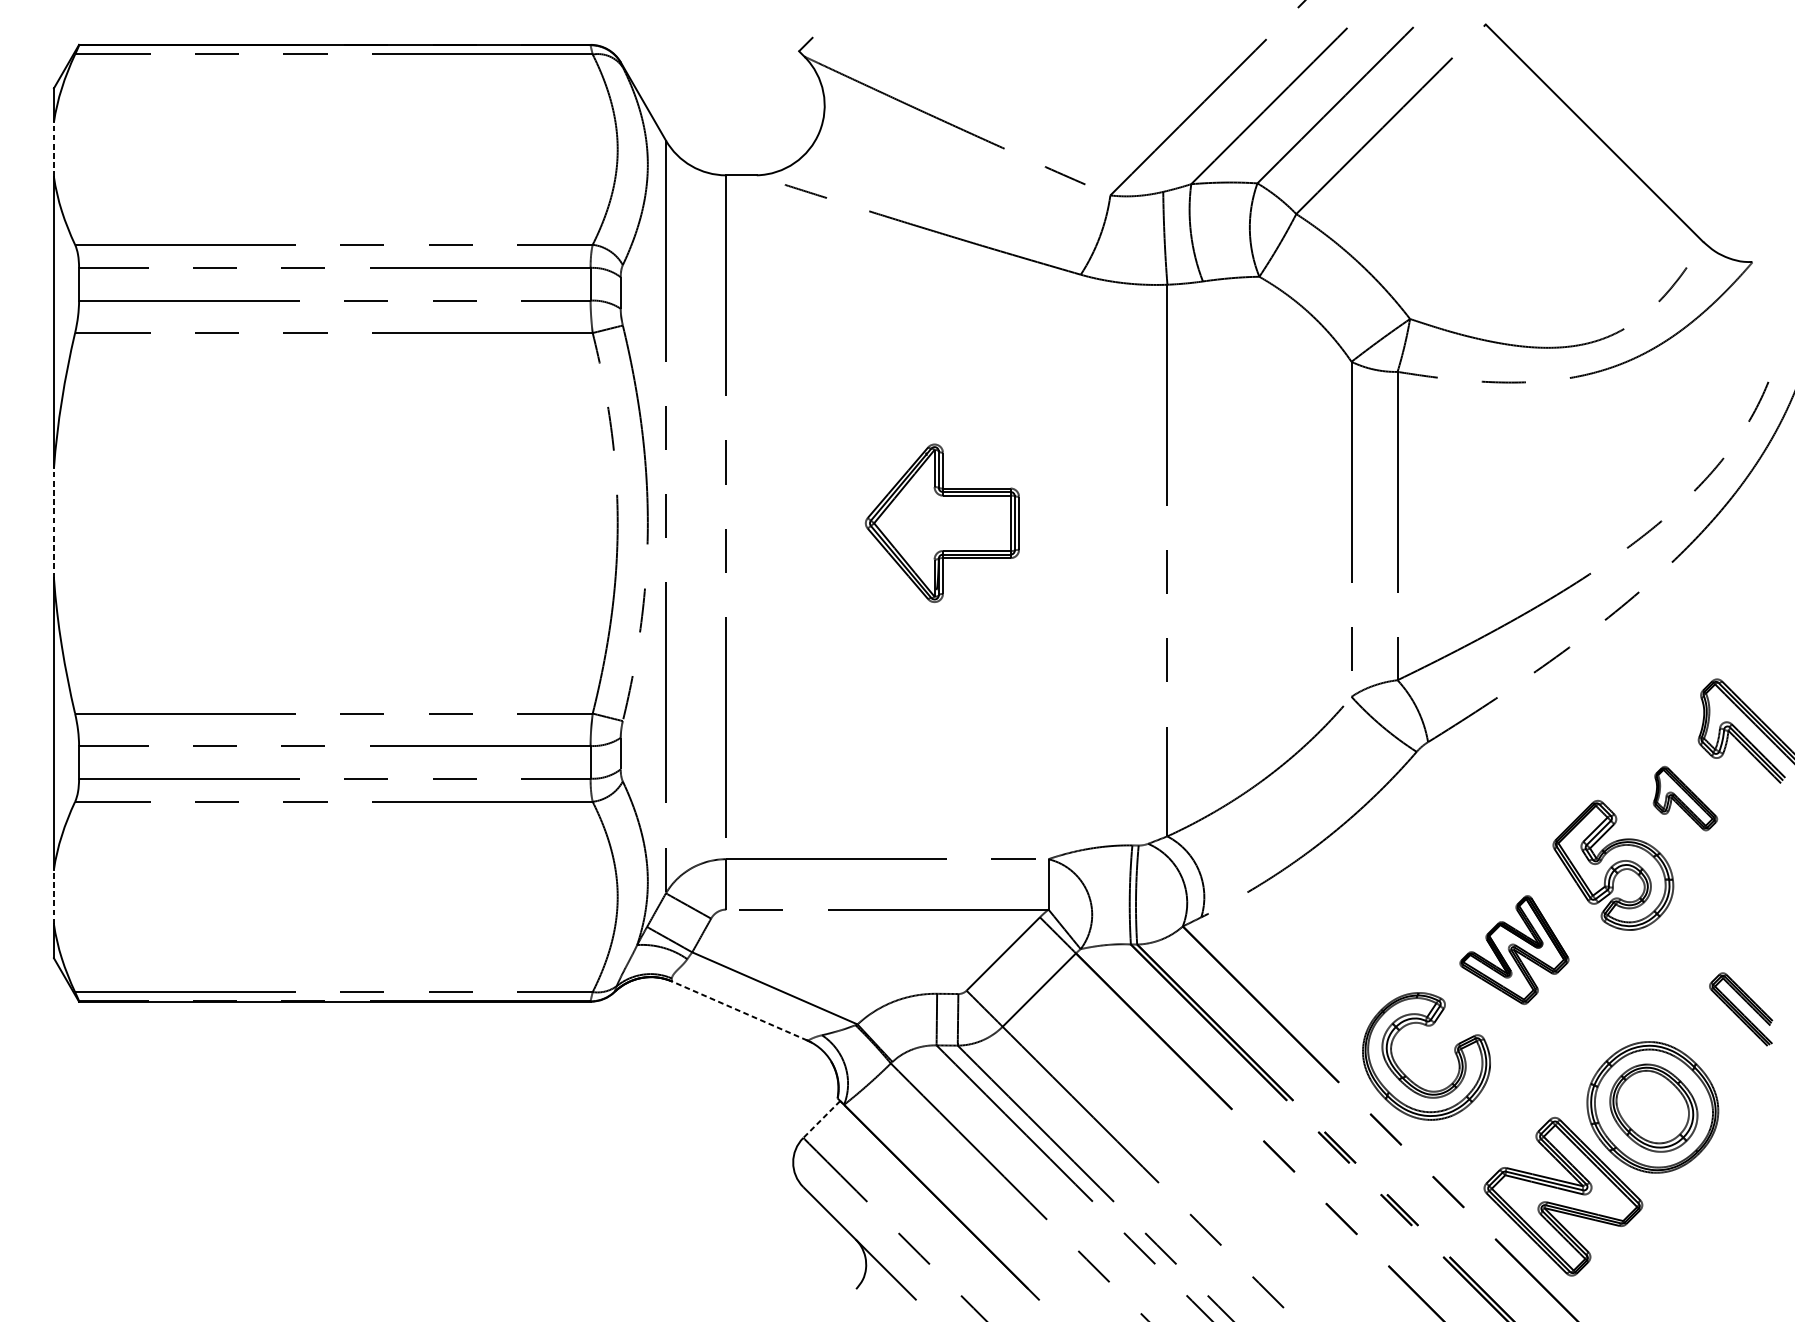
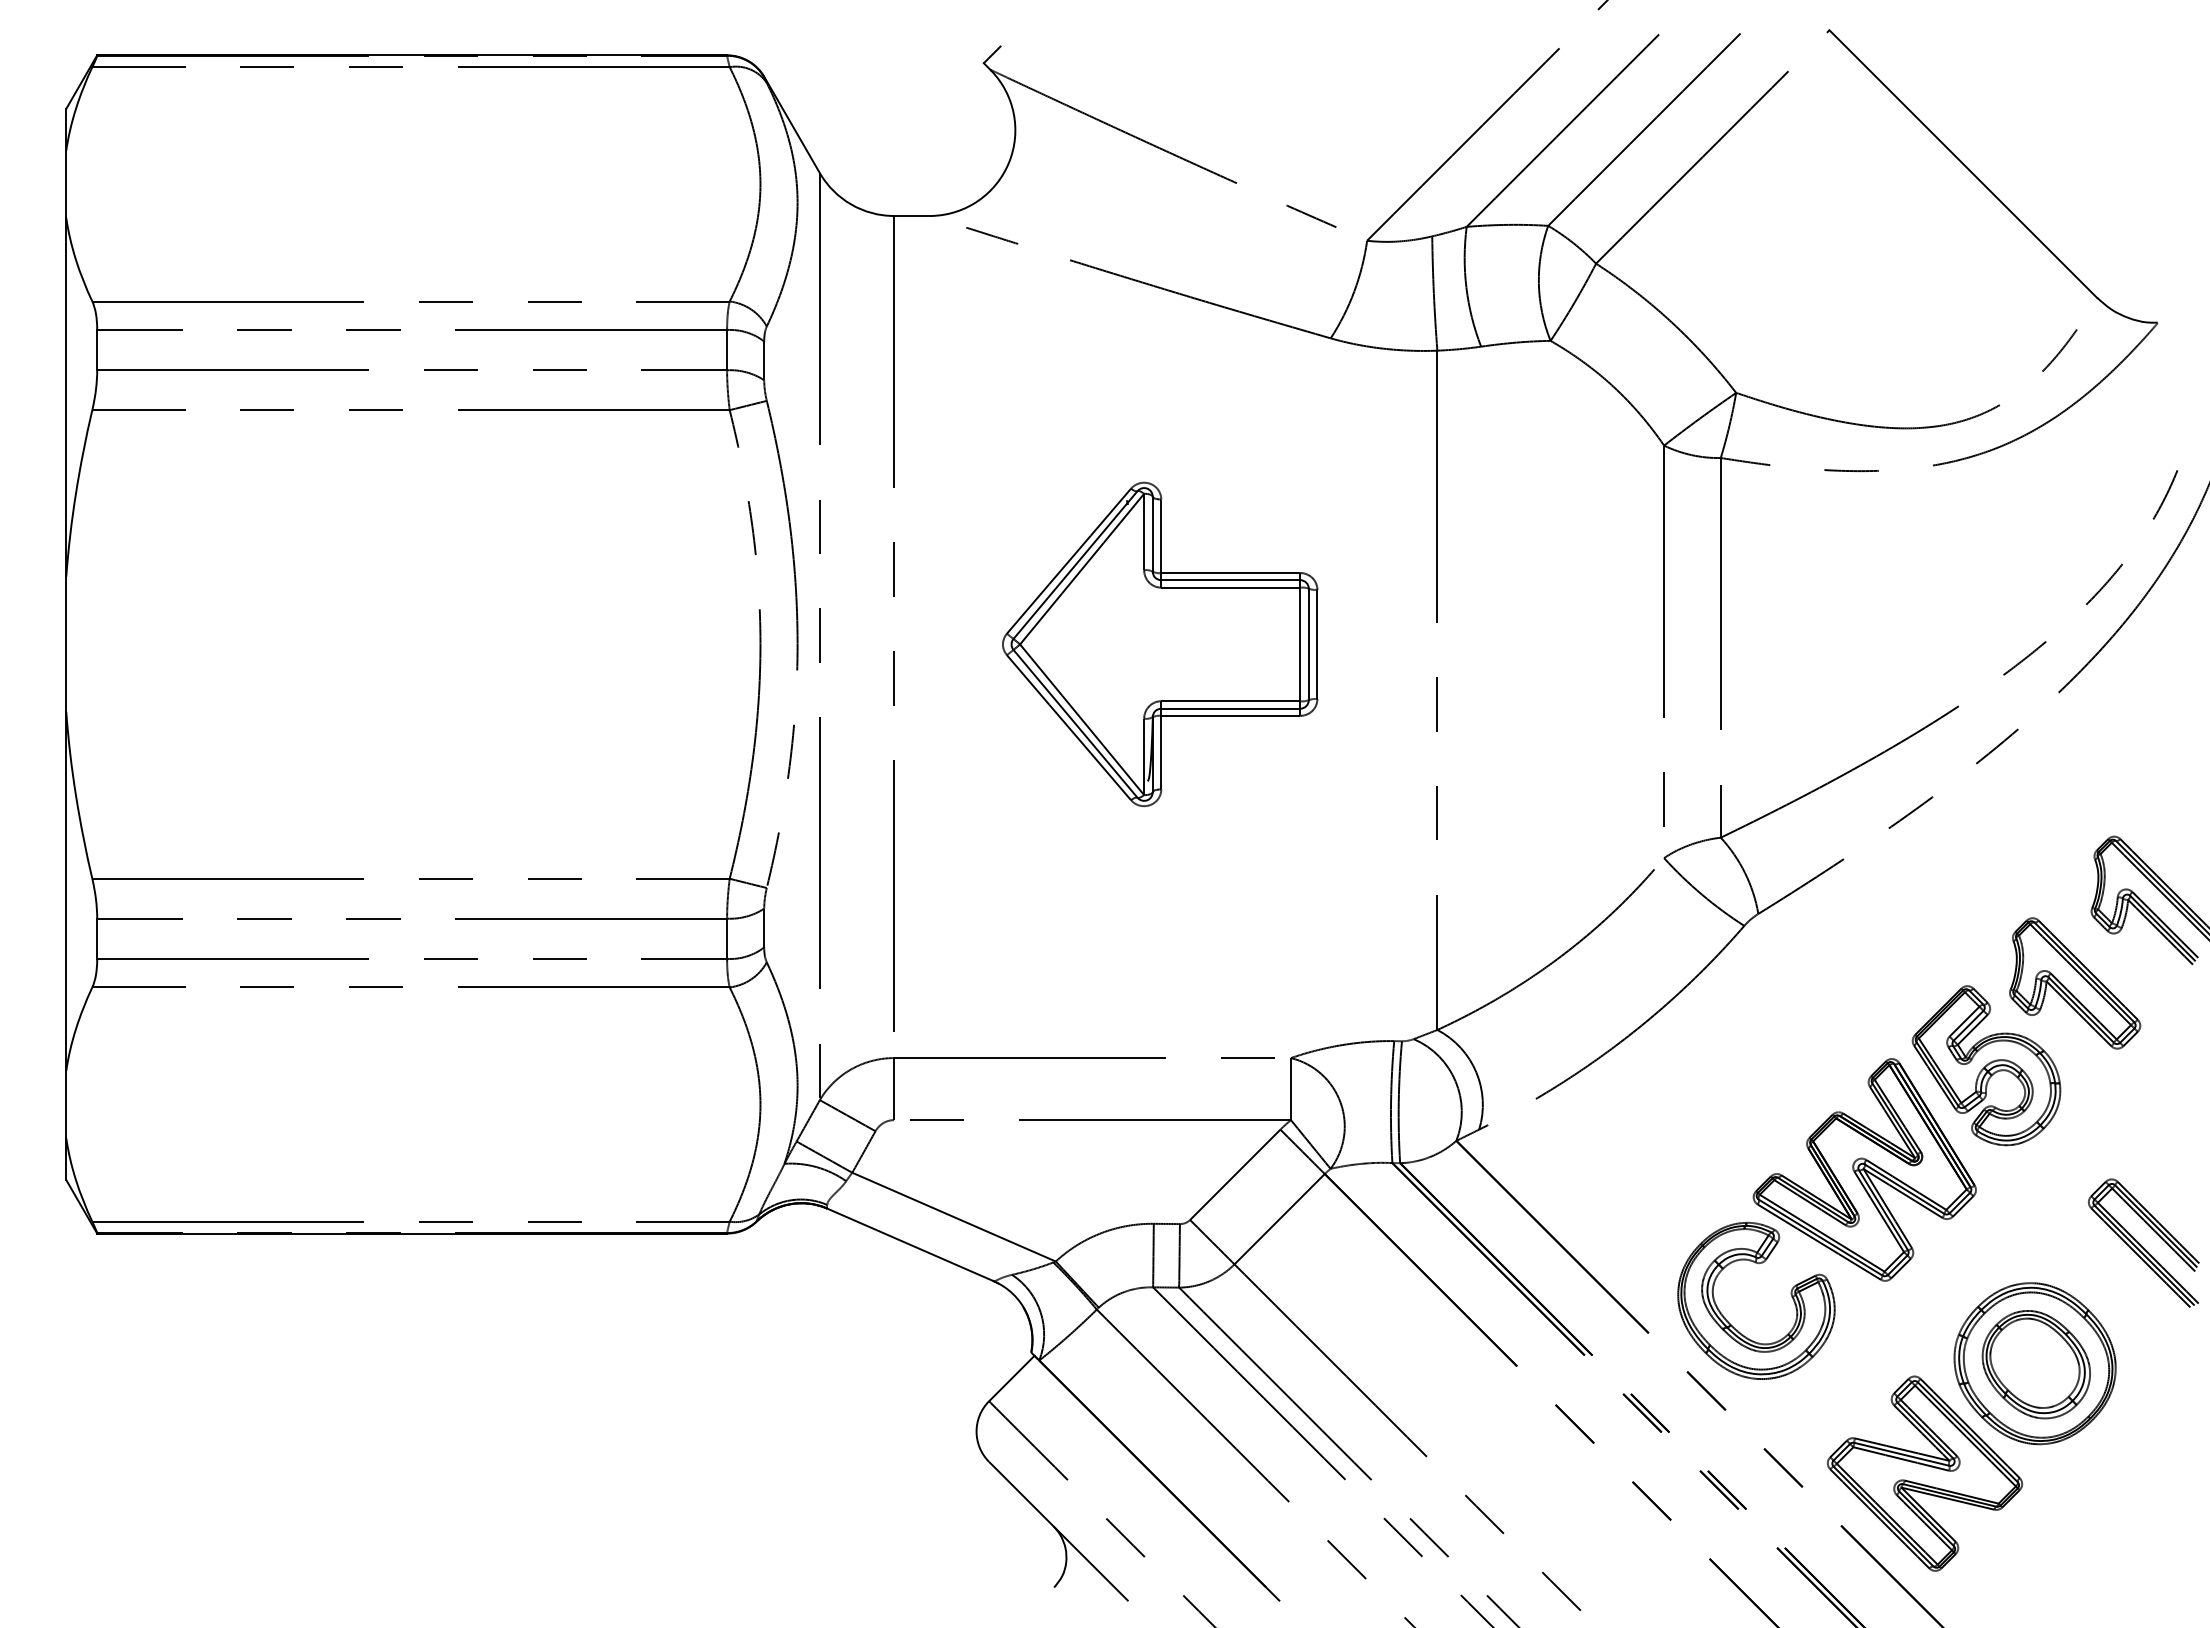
line: (54, 149) -> (66, 184), dashed -> solid
line: (54, 523) -> (66, 644), dashed -> solid
part: (942, 523) -> (1160, 644), size x1.67
part: (1685, 798) -> (2075, 983), size x1.67
line: (54, 896) -> (66, 1104), dashed -> solid
part: (1514, 949) -> (1864, 1169), size x1.67
part: (1740, 1008) -> (2143, 1242), size x1.43
line: (739, 1010) -> (910, 1244), dashed -> solid
line: (821, 1119) -> (1011, 1378), dashed -> solid

